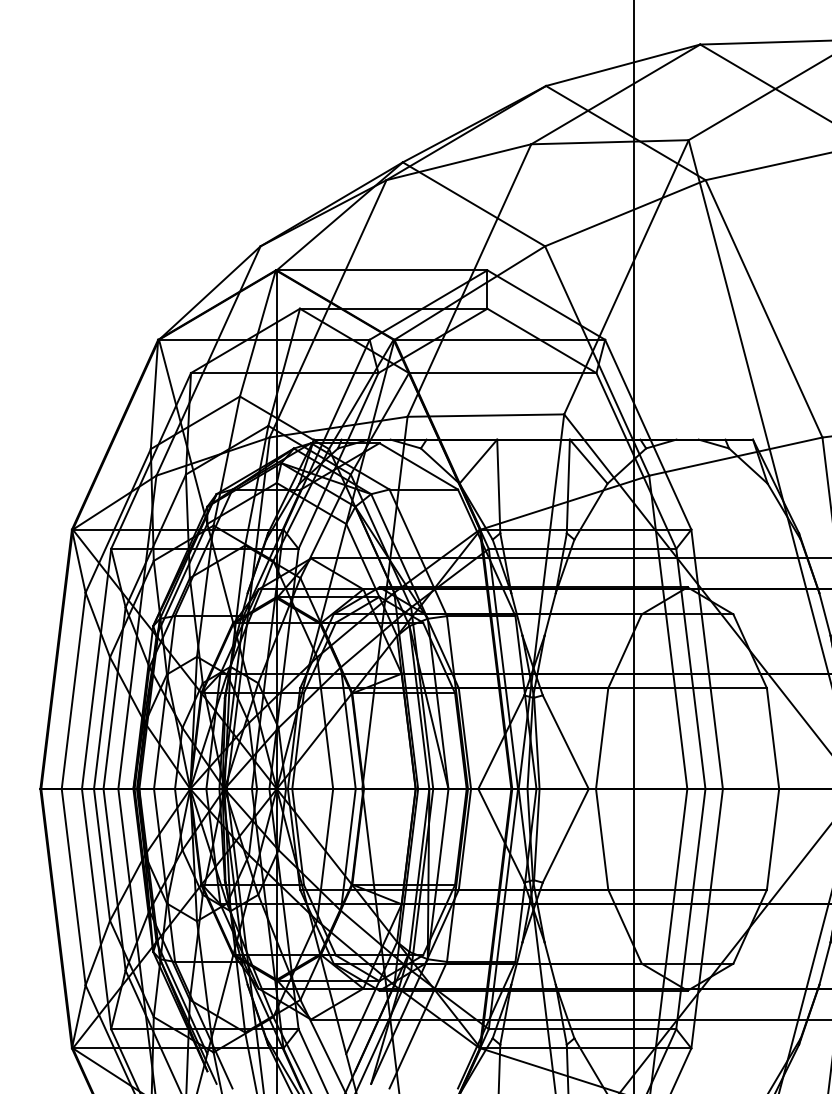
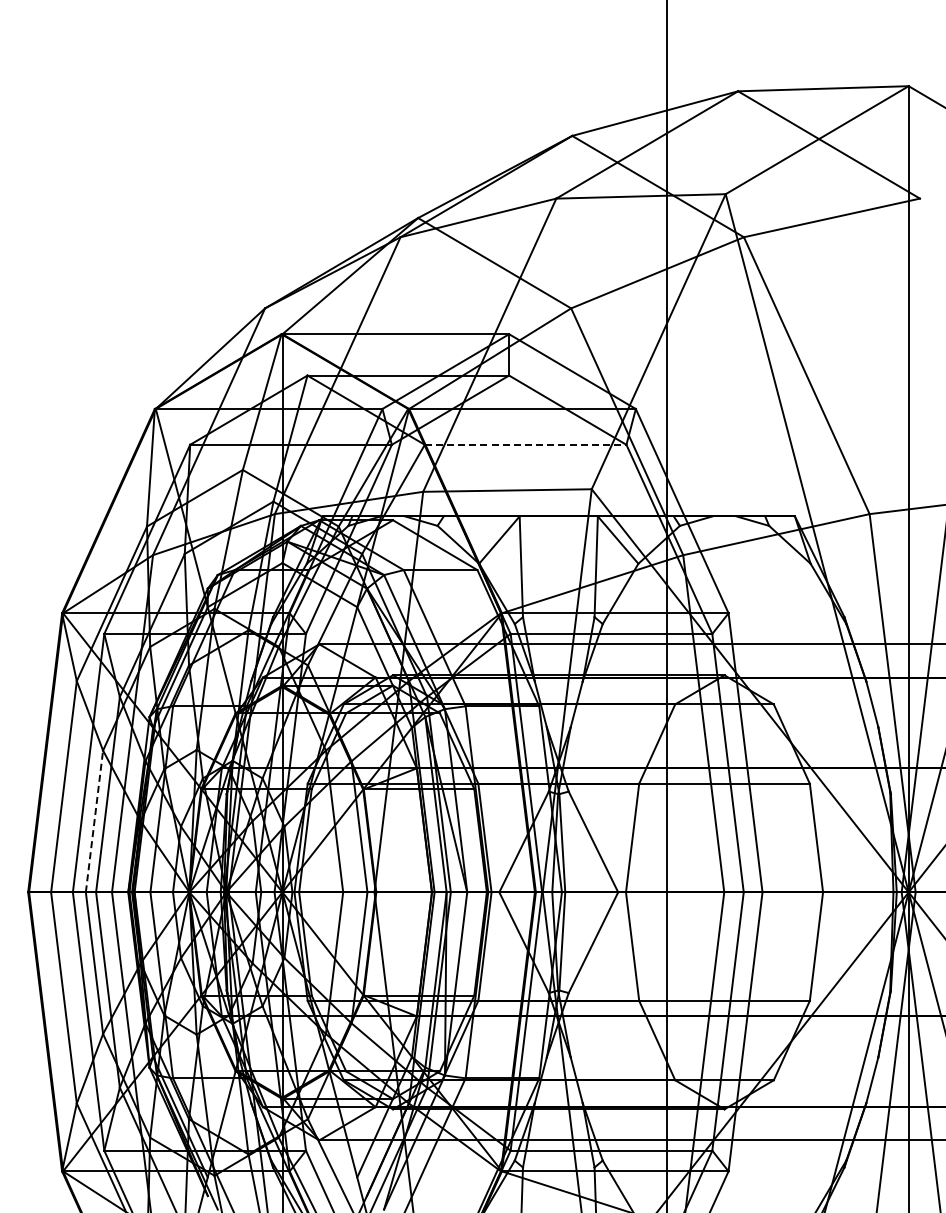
line: (502, 372) -> (525, 444), solid -> dashed
line: (102, 722) -> (94, 820), solid -> dashed

